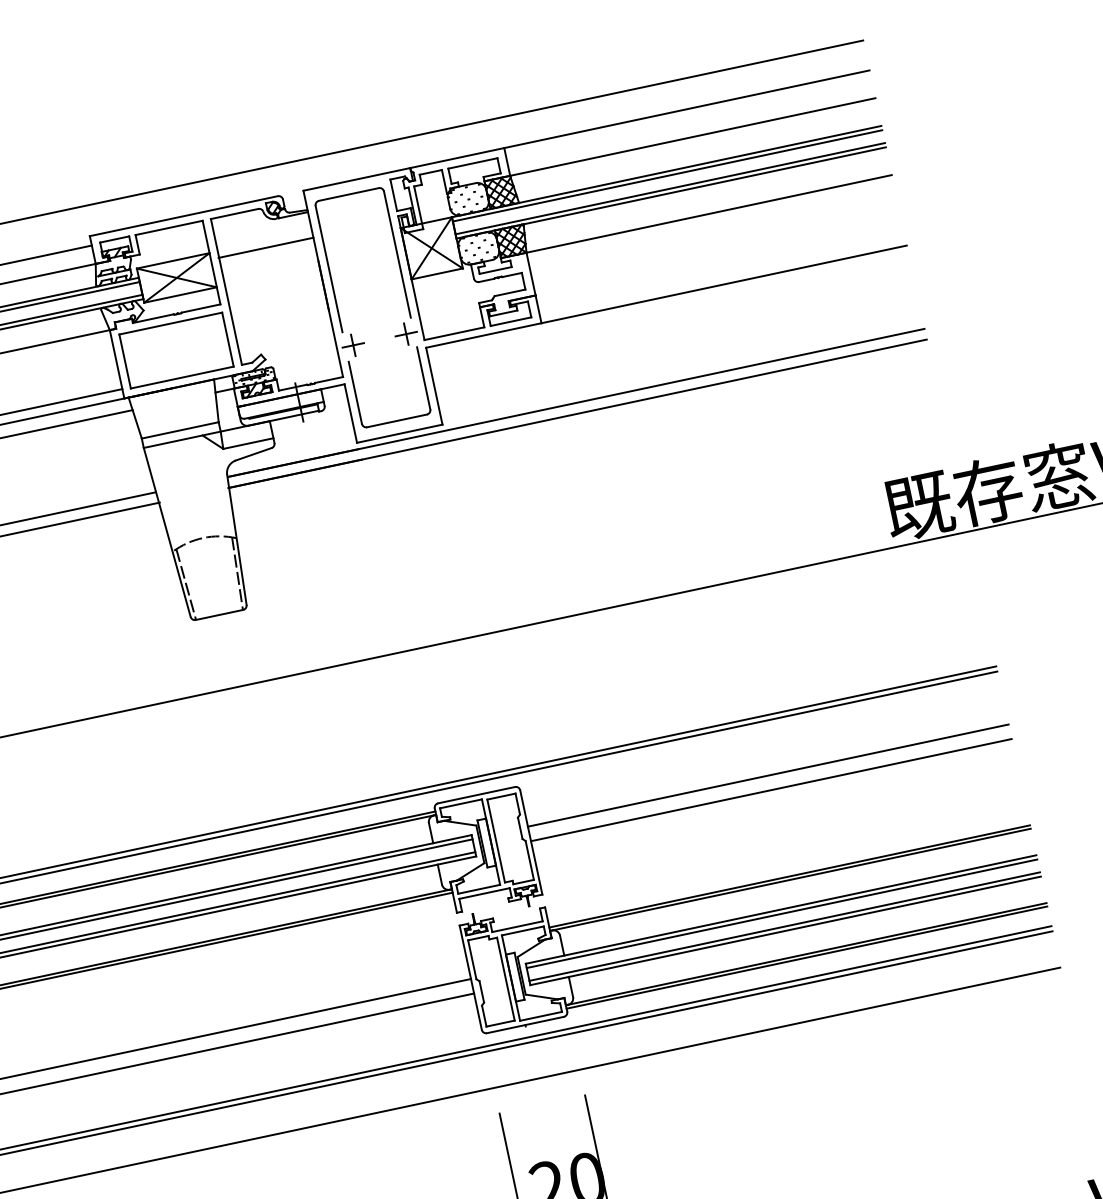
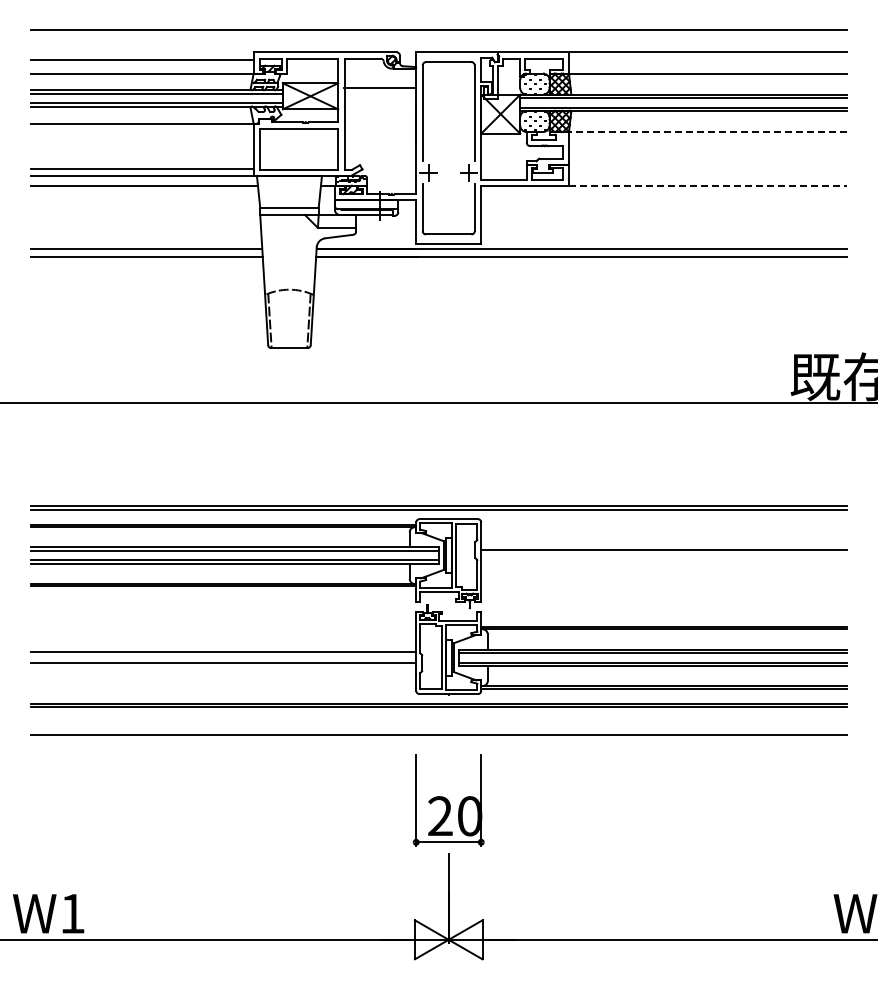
line: (707, 214) -> (706, 132), solid -> dashed
line: (723, 284) -> (707, 185), solid -> dashed
line: (770, 790) -> (663, 561), removed

